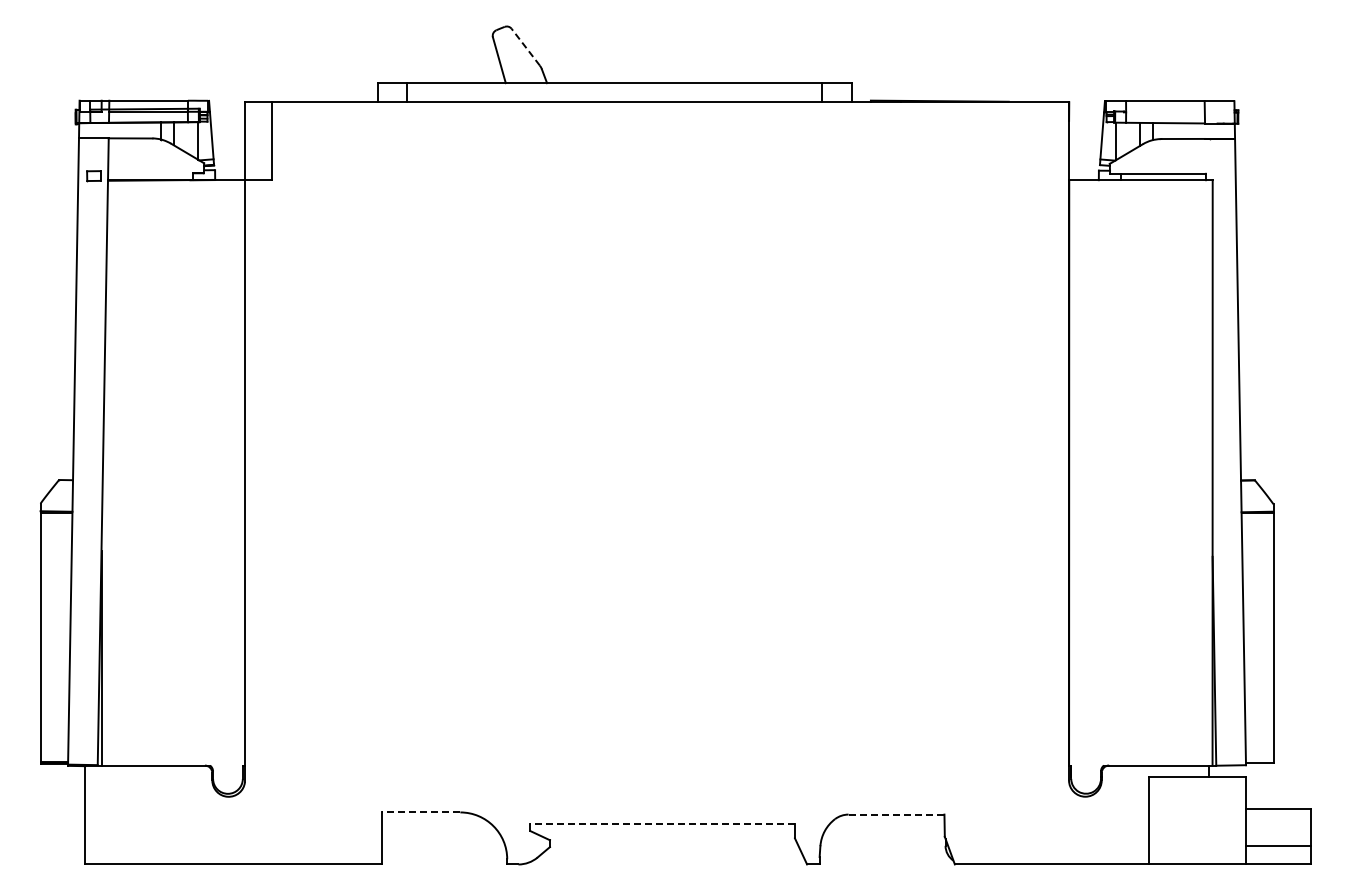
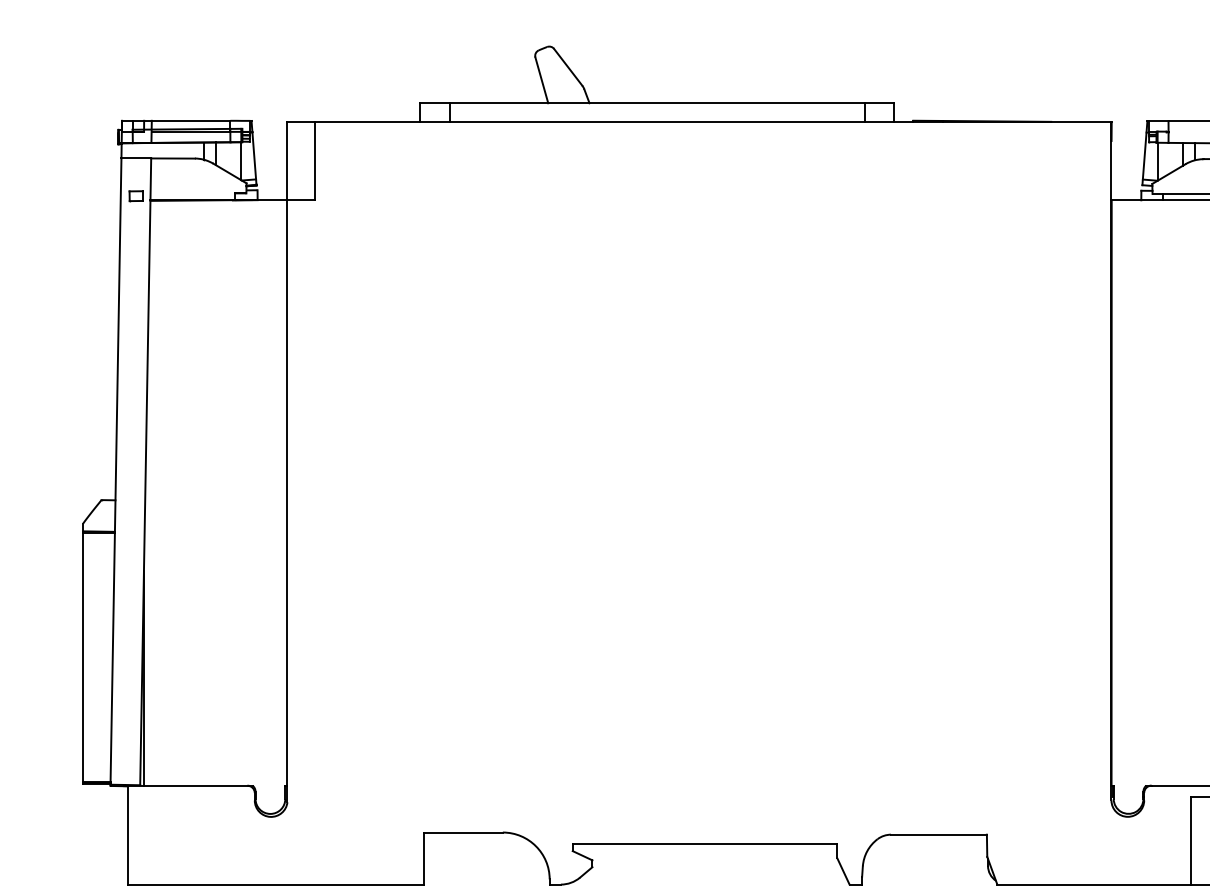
line: (525, 46) -> (567, 66), dashed -> solid
line: (420, 812) -> (462, 832), dashed -> solid
line: (896, 814) -> (938, 834), dashed -> solid
line: (662, 823) -> (704, 843), dashed -> solid

